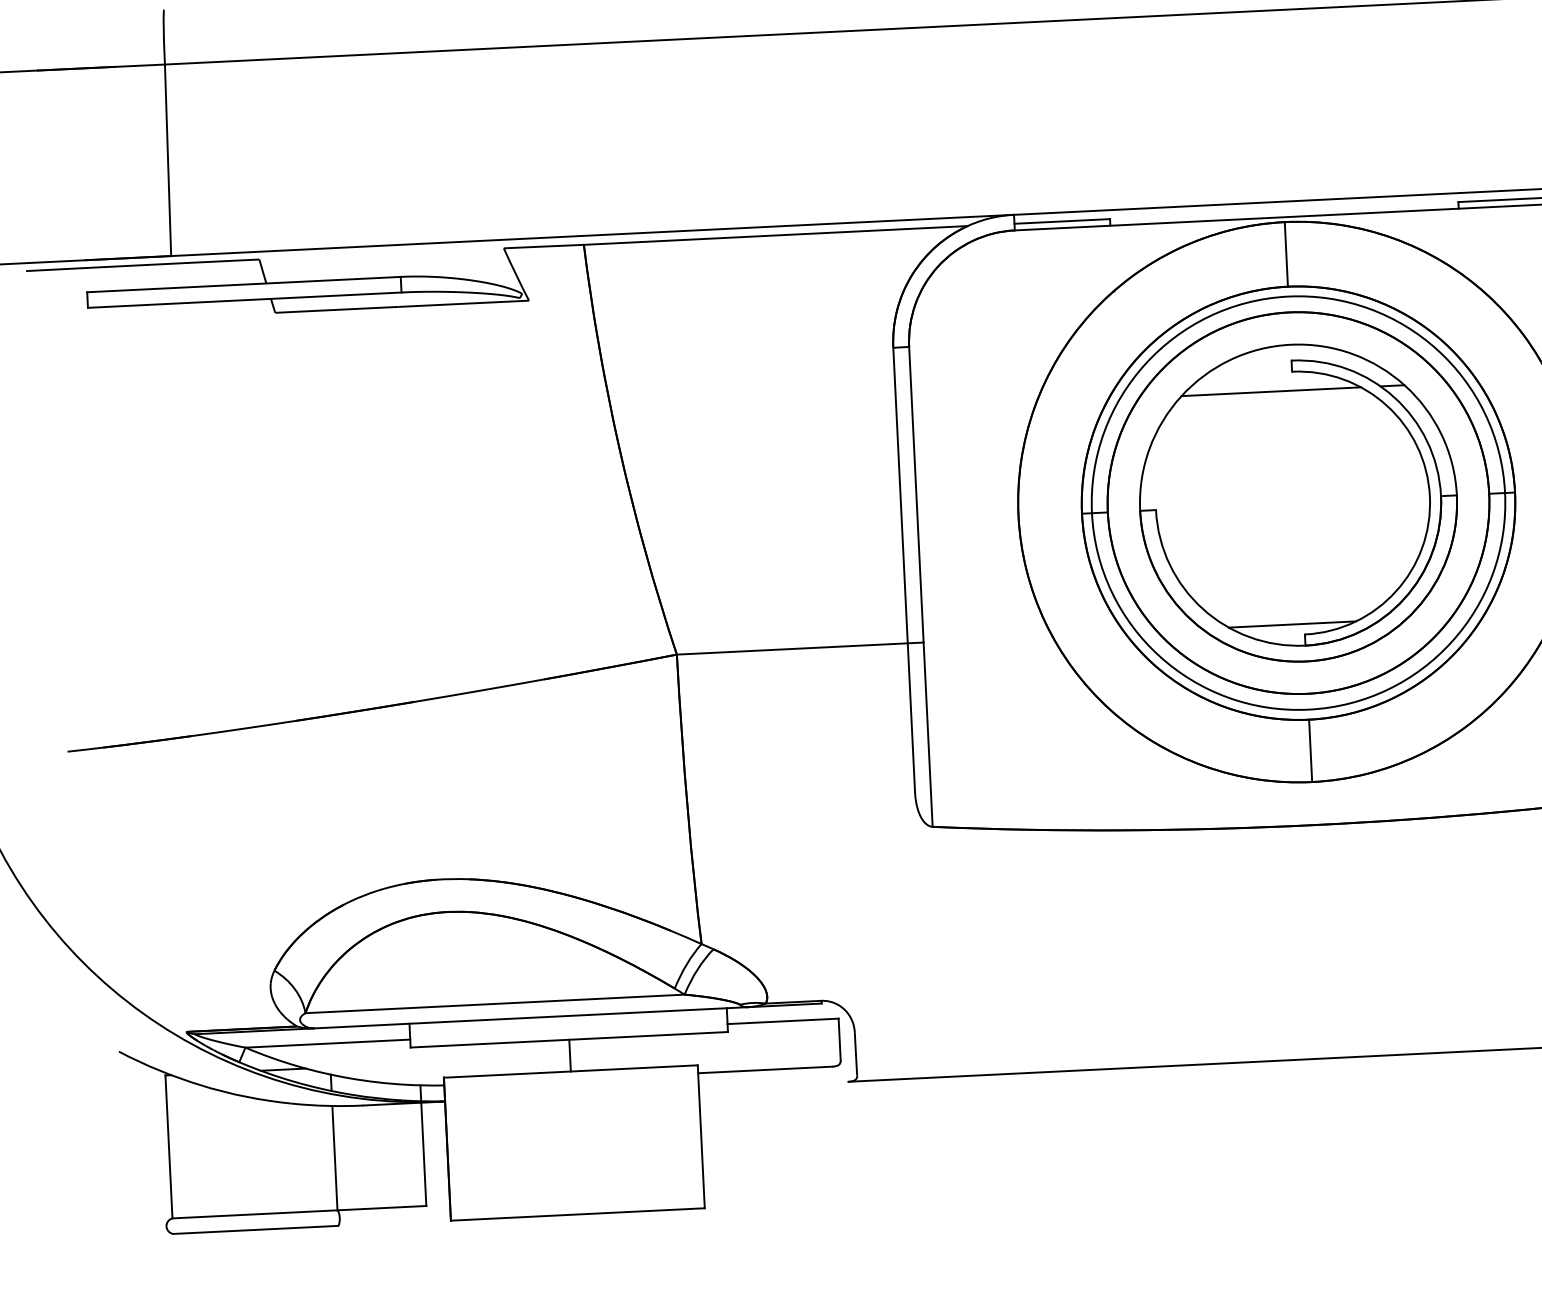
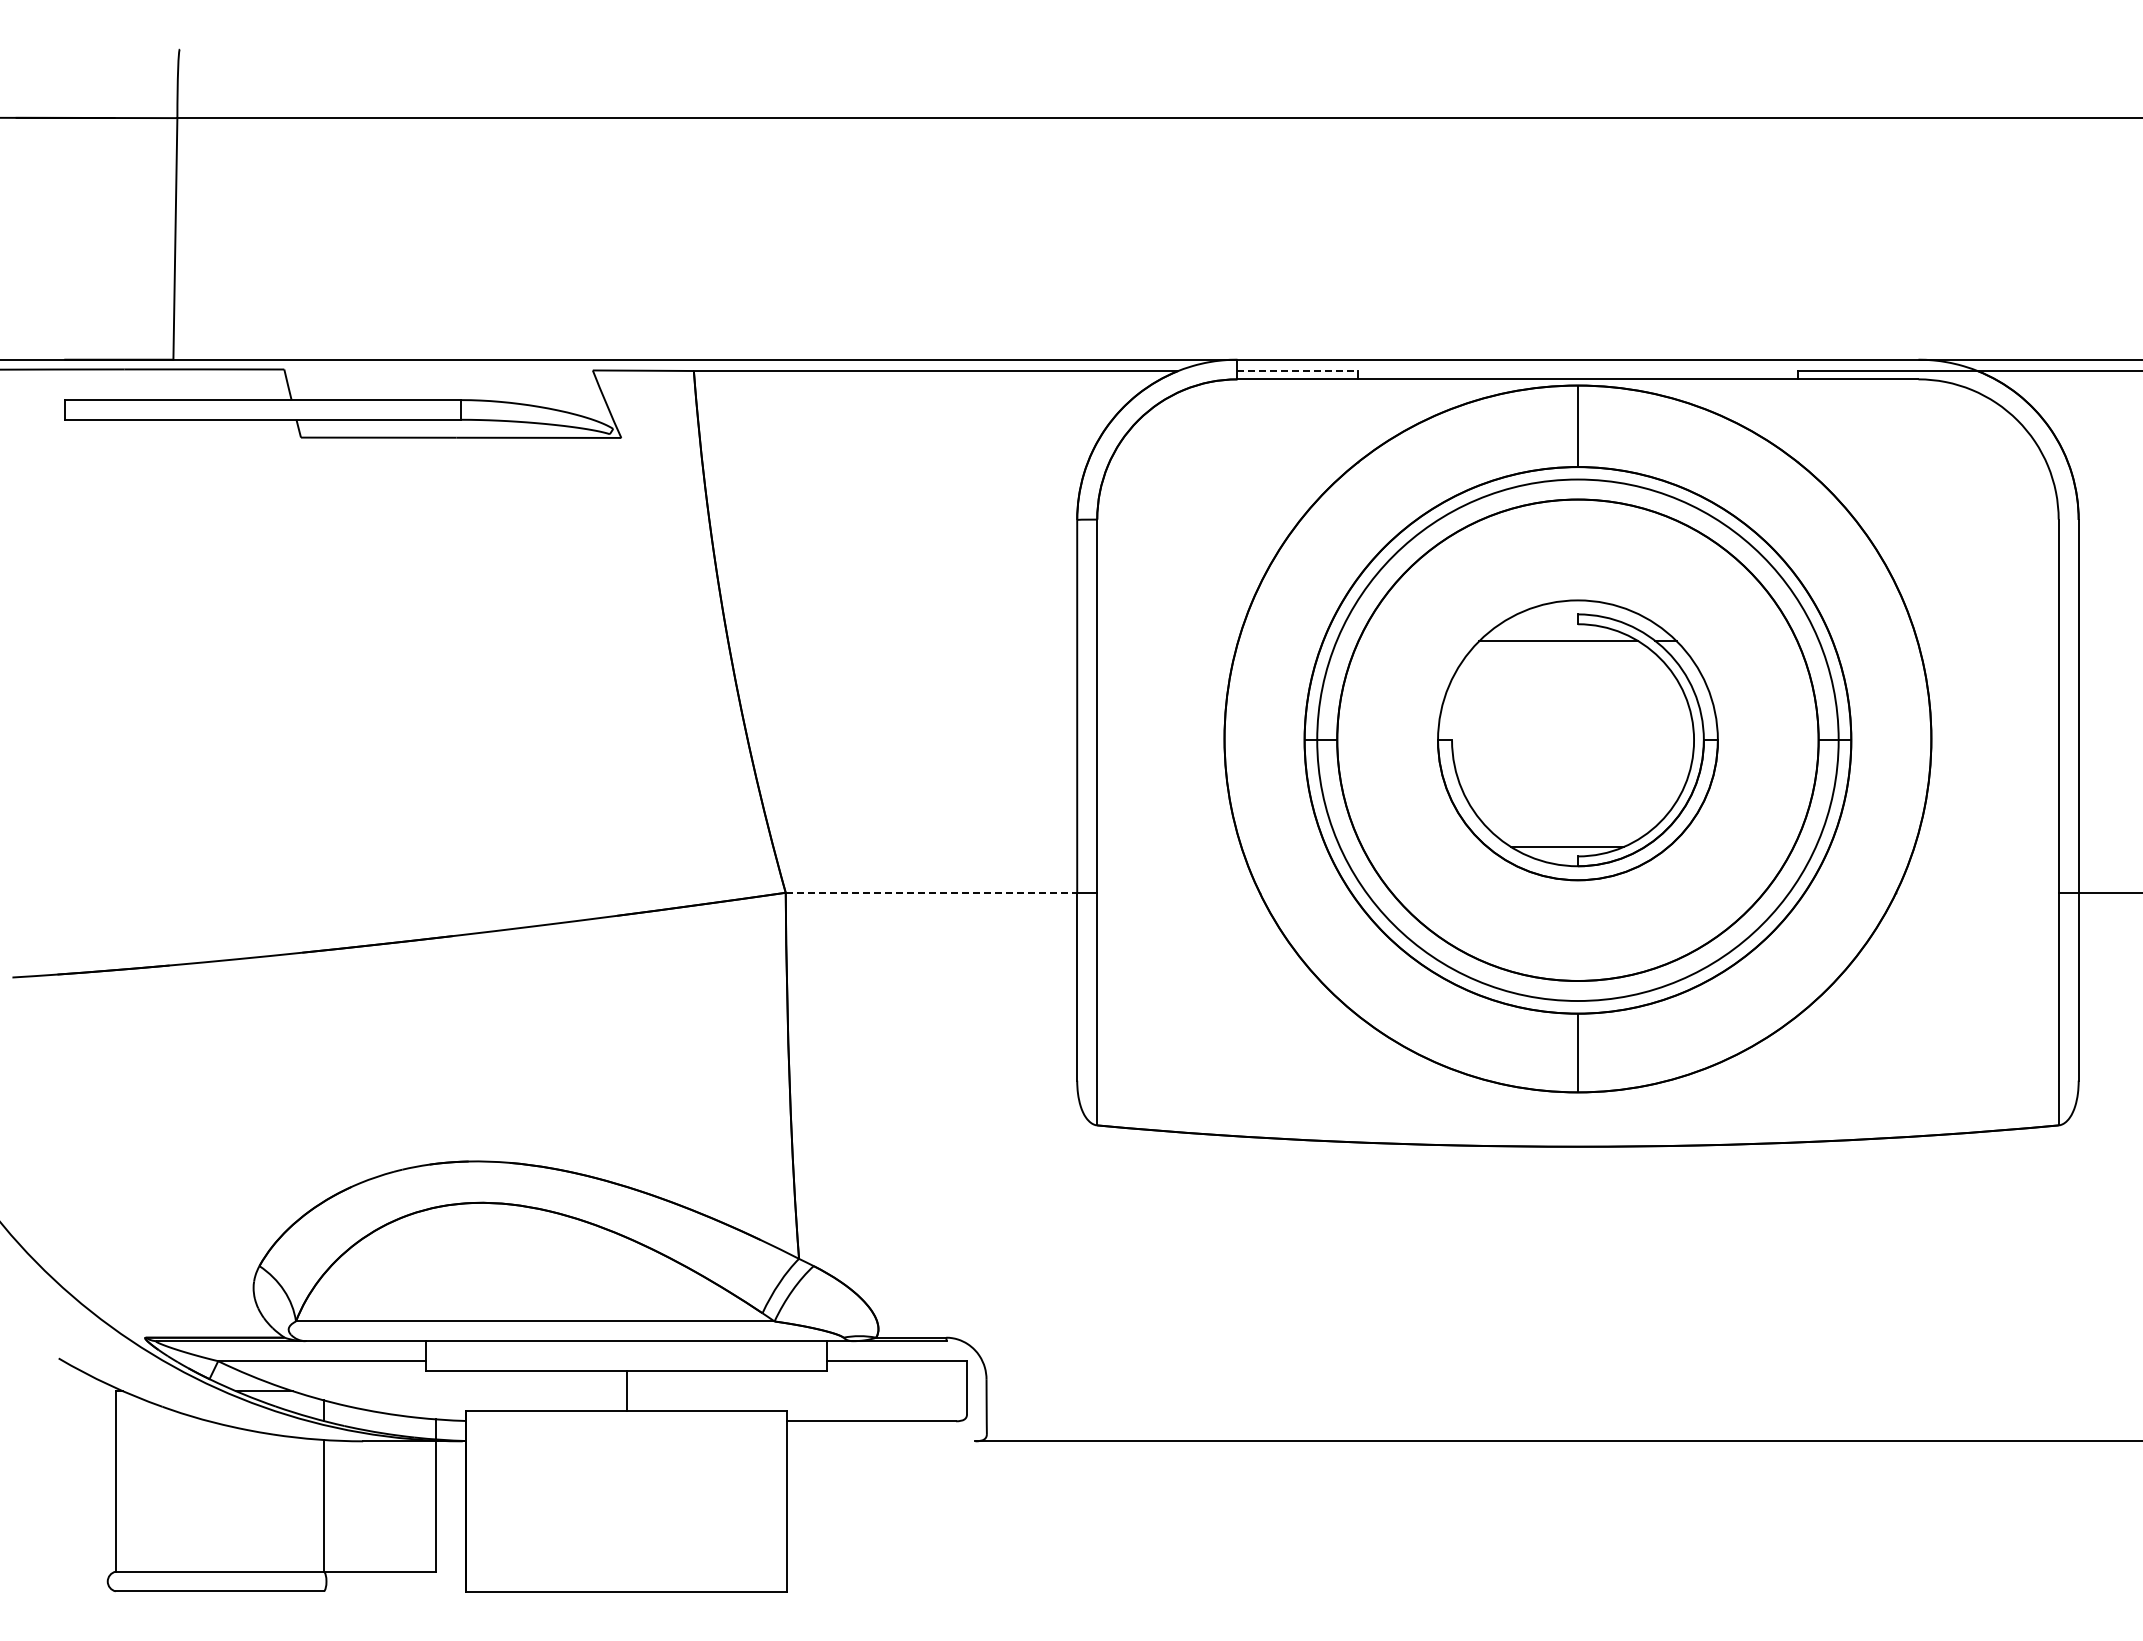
line: (1062, 221) -> (1298, 371), solid -> dashed
part: (1298, 503) -> (1577, 740), size x0.7
line: (792, 648) -> (931, 892), solid -> dashed

